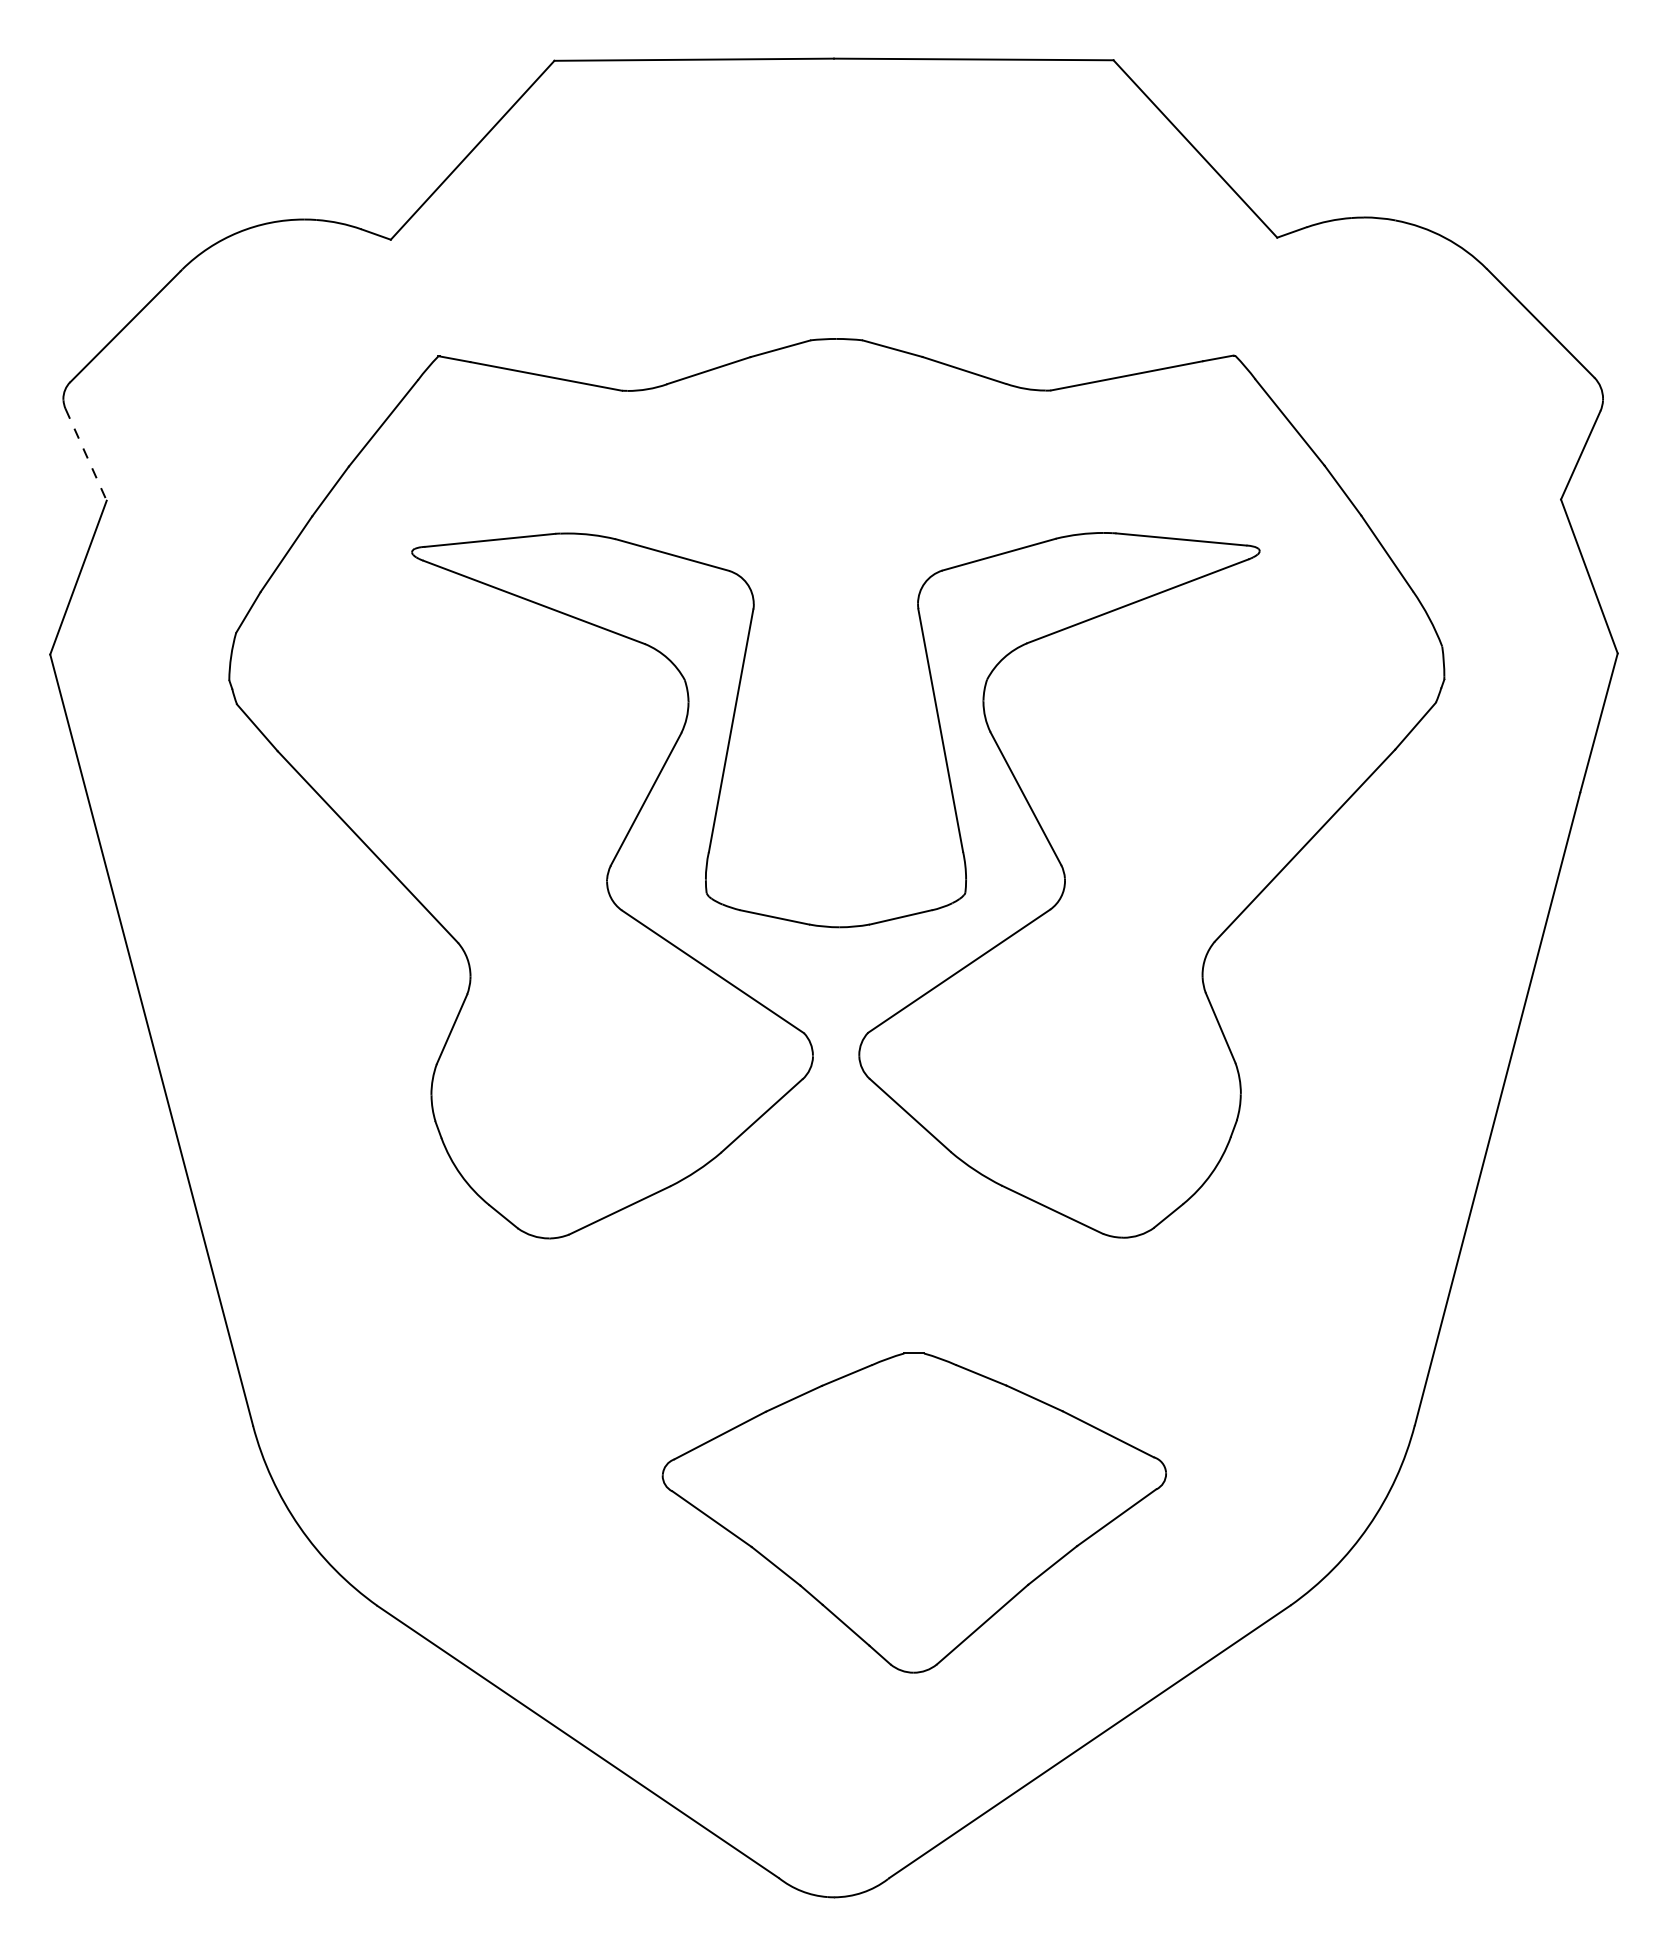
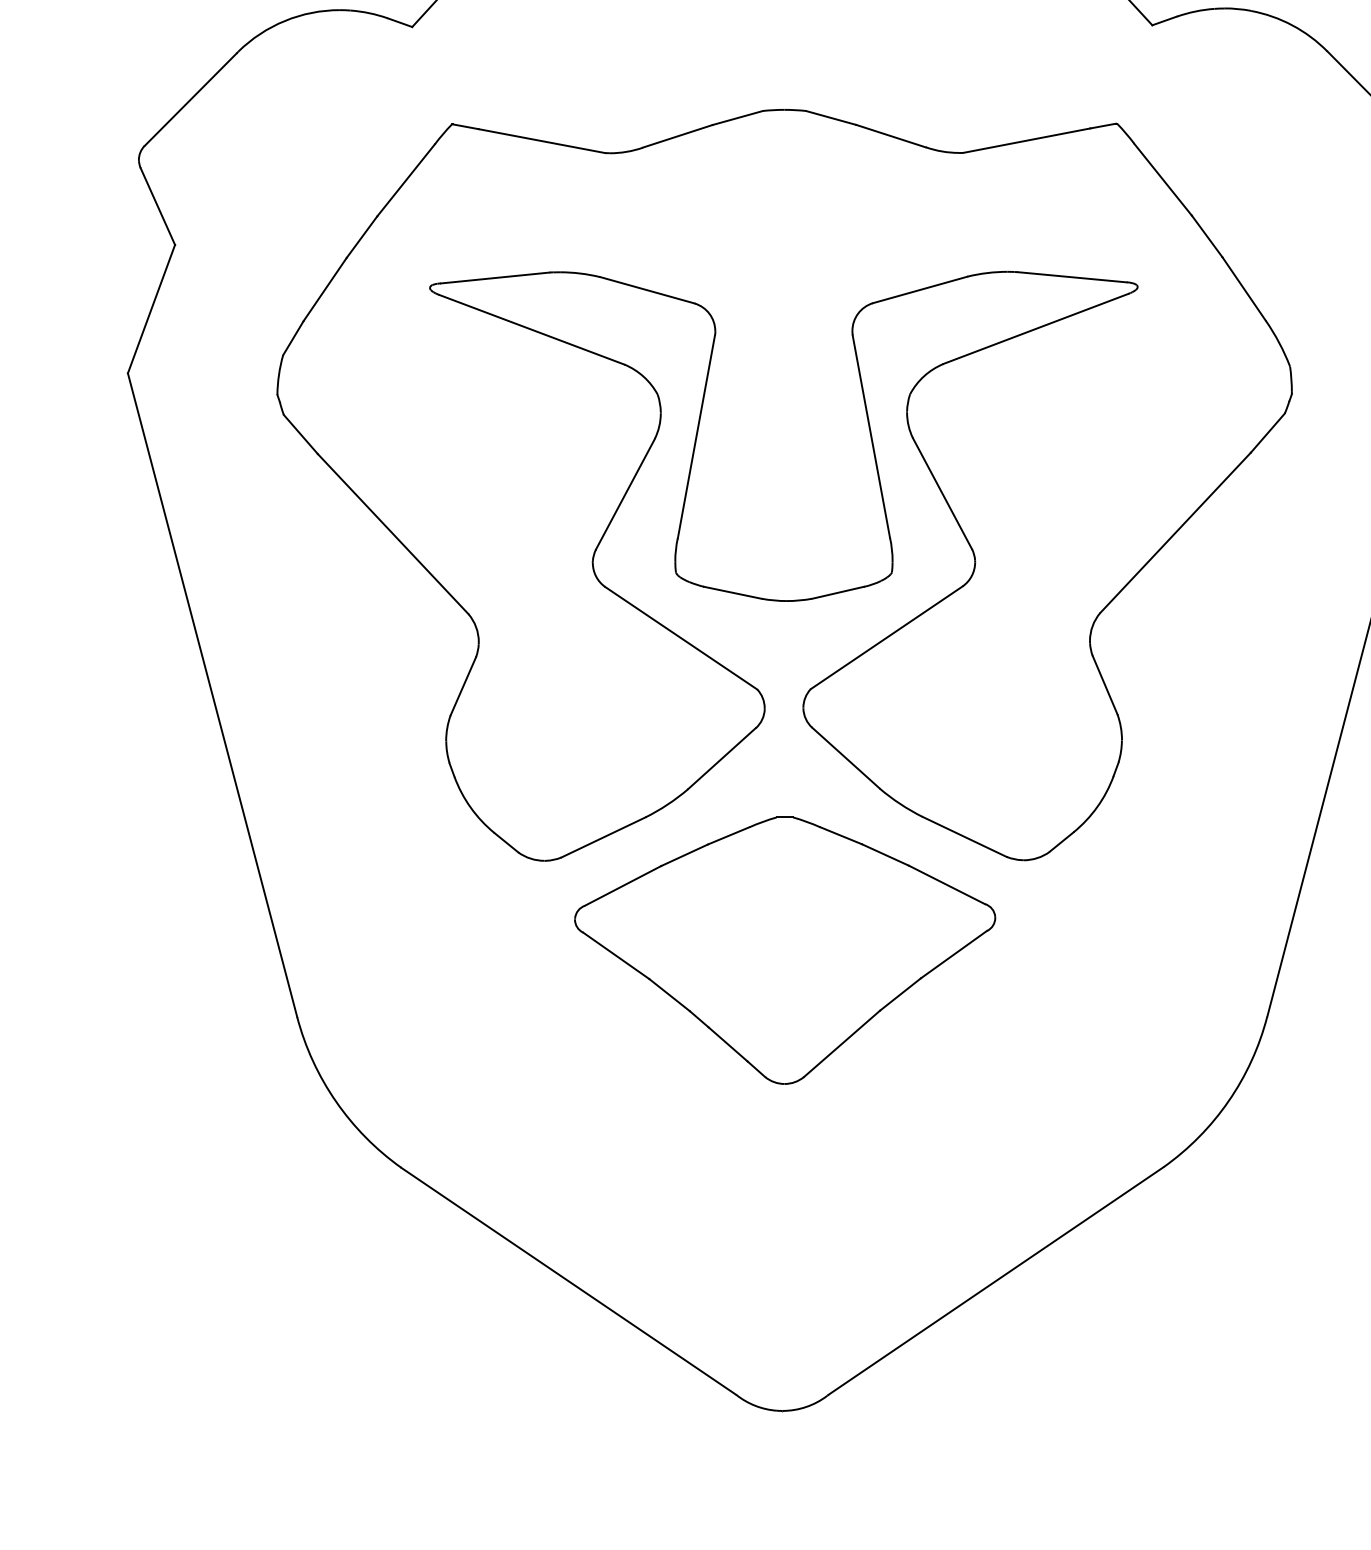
line: (86, 455) -> (158, 207), dashed -> solid
part: (913, 1512) -> (784, 950), moved

